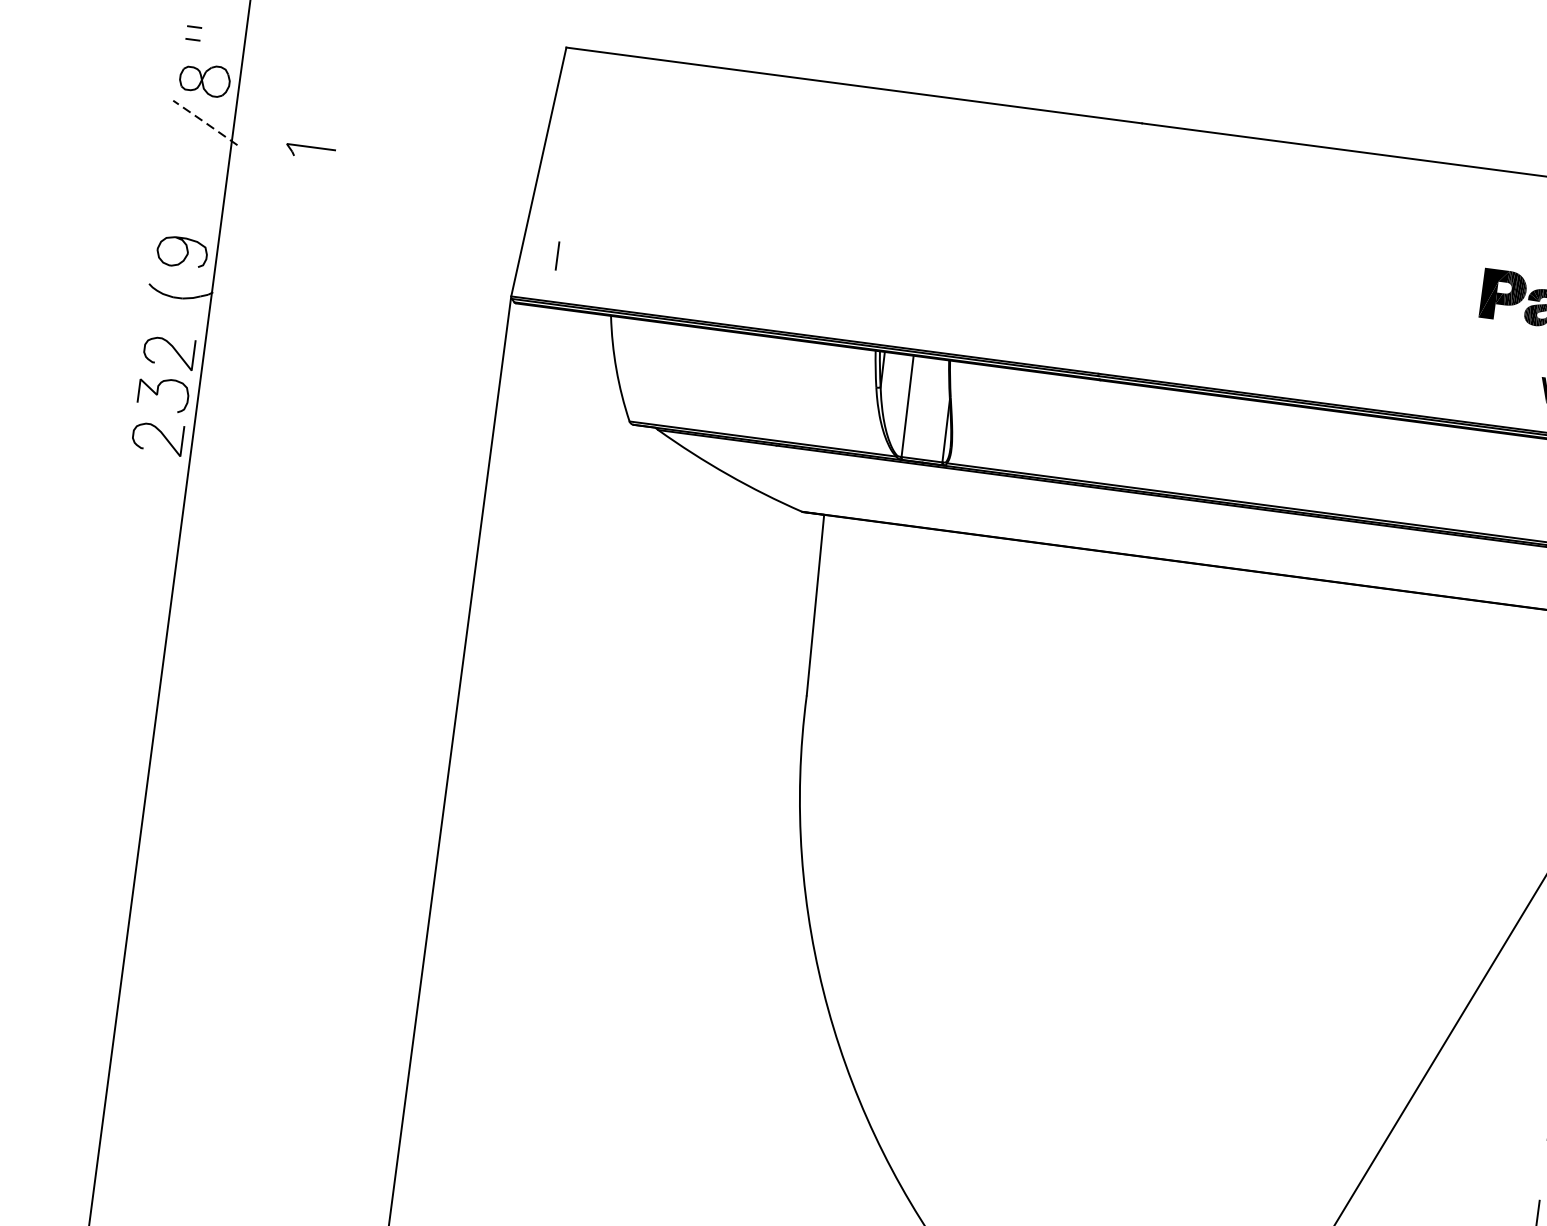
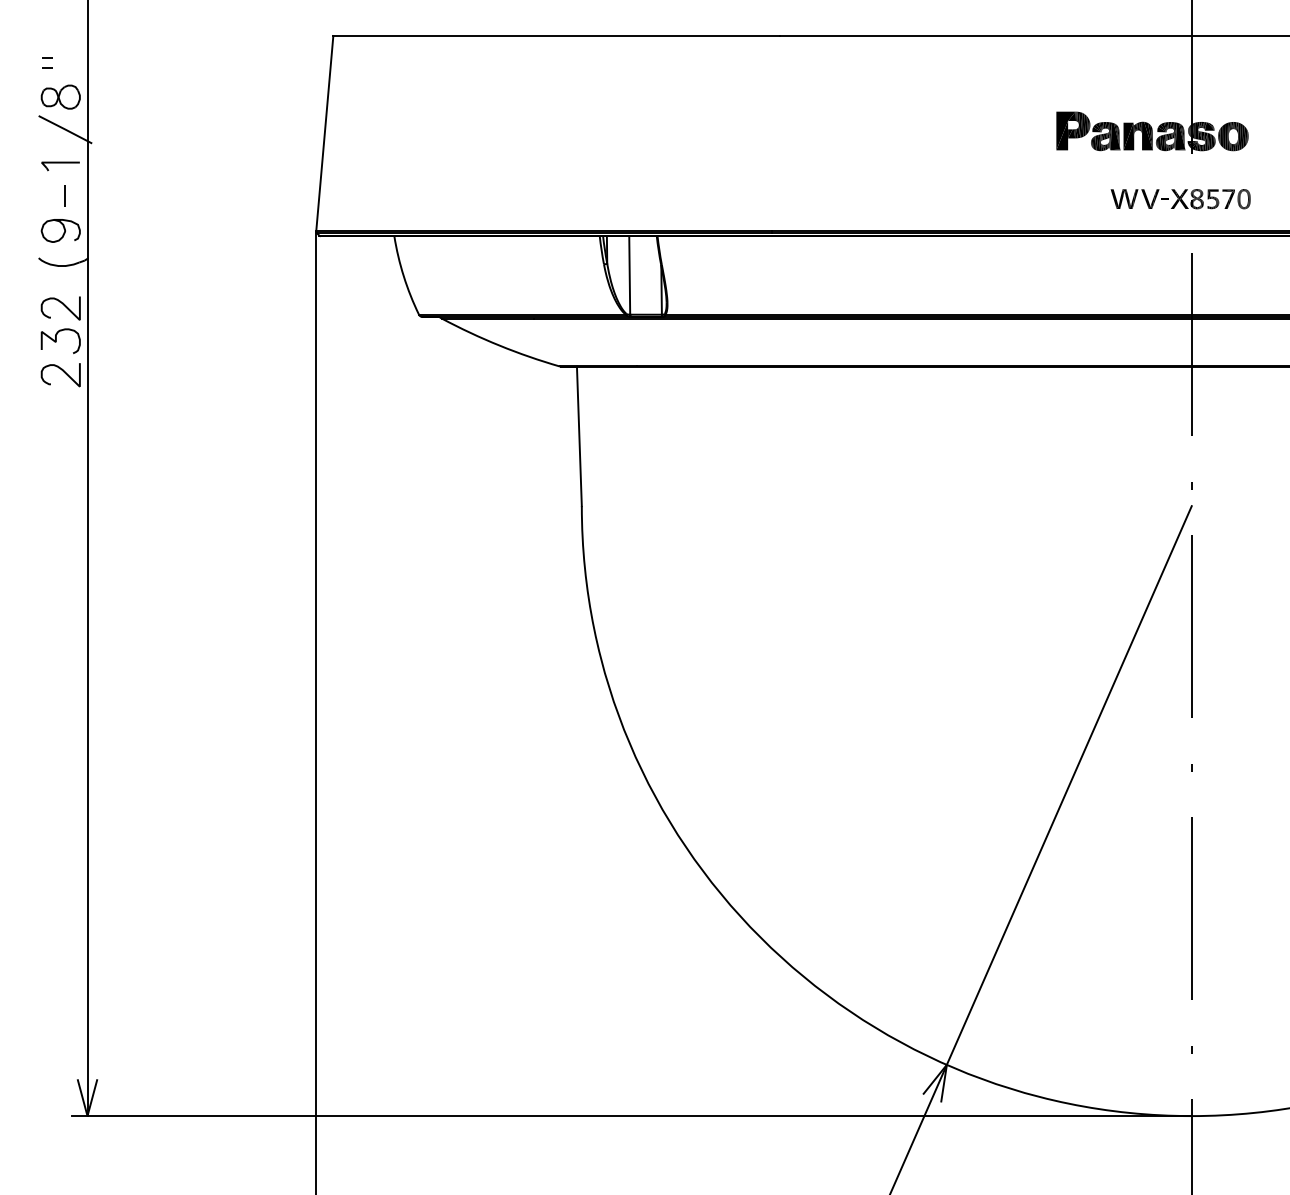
line: (205, 122) -> (65, 129), dashed -> solid
part: (310, 152) -> (60, 166), moved
line: (557, 255) -> (64, 195), moved

